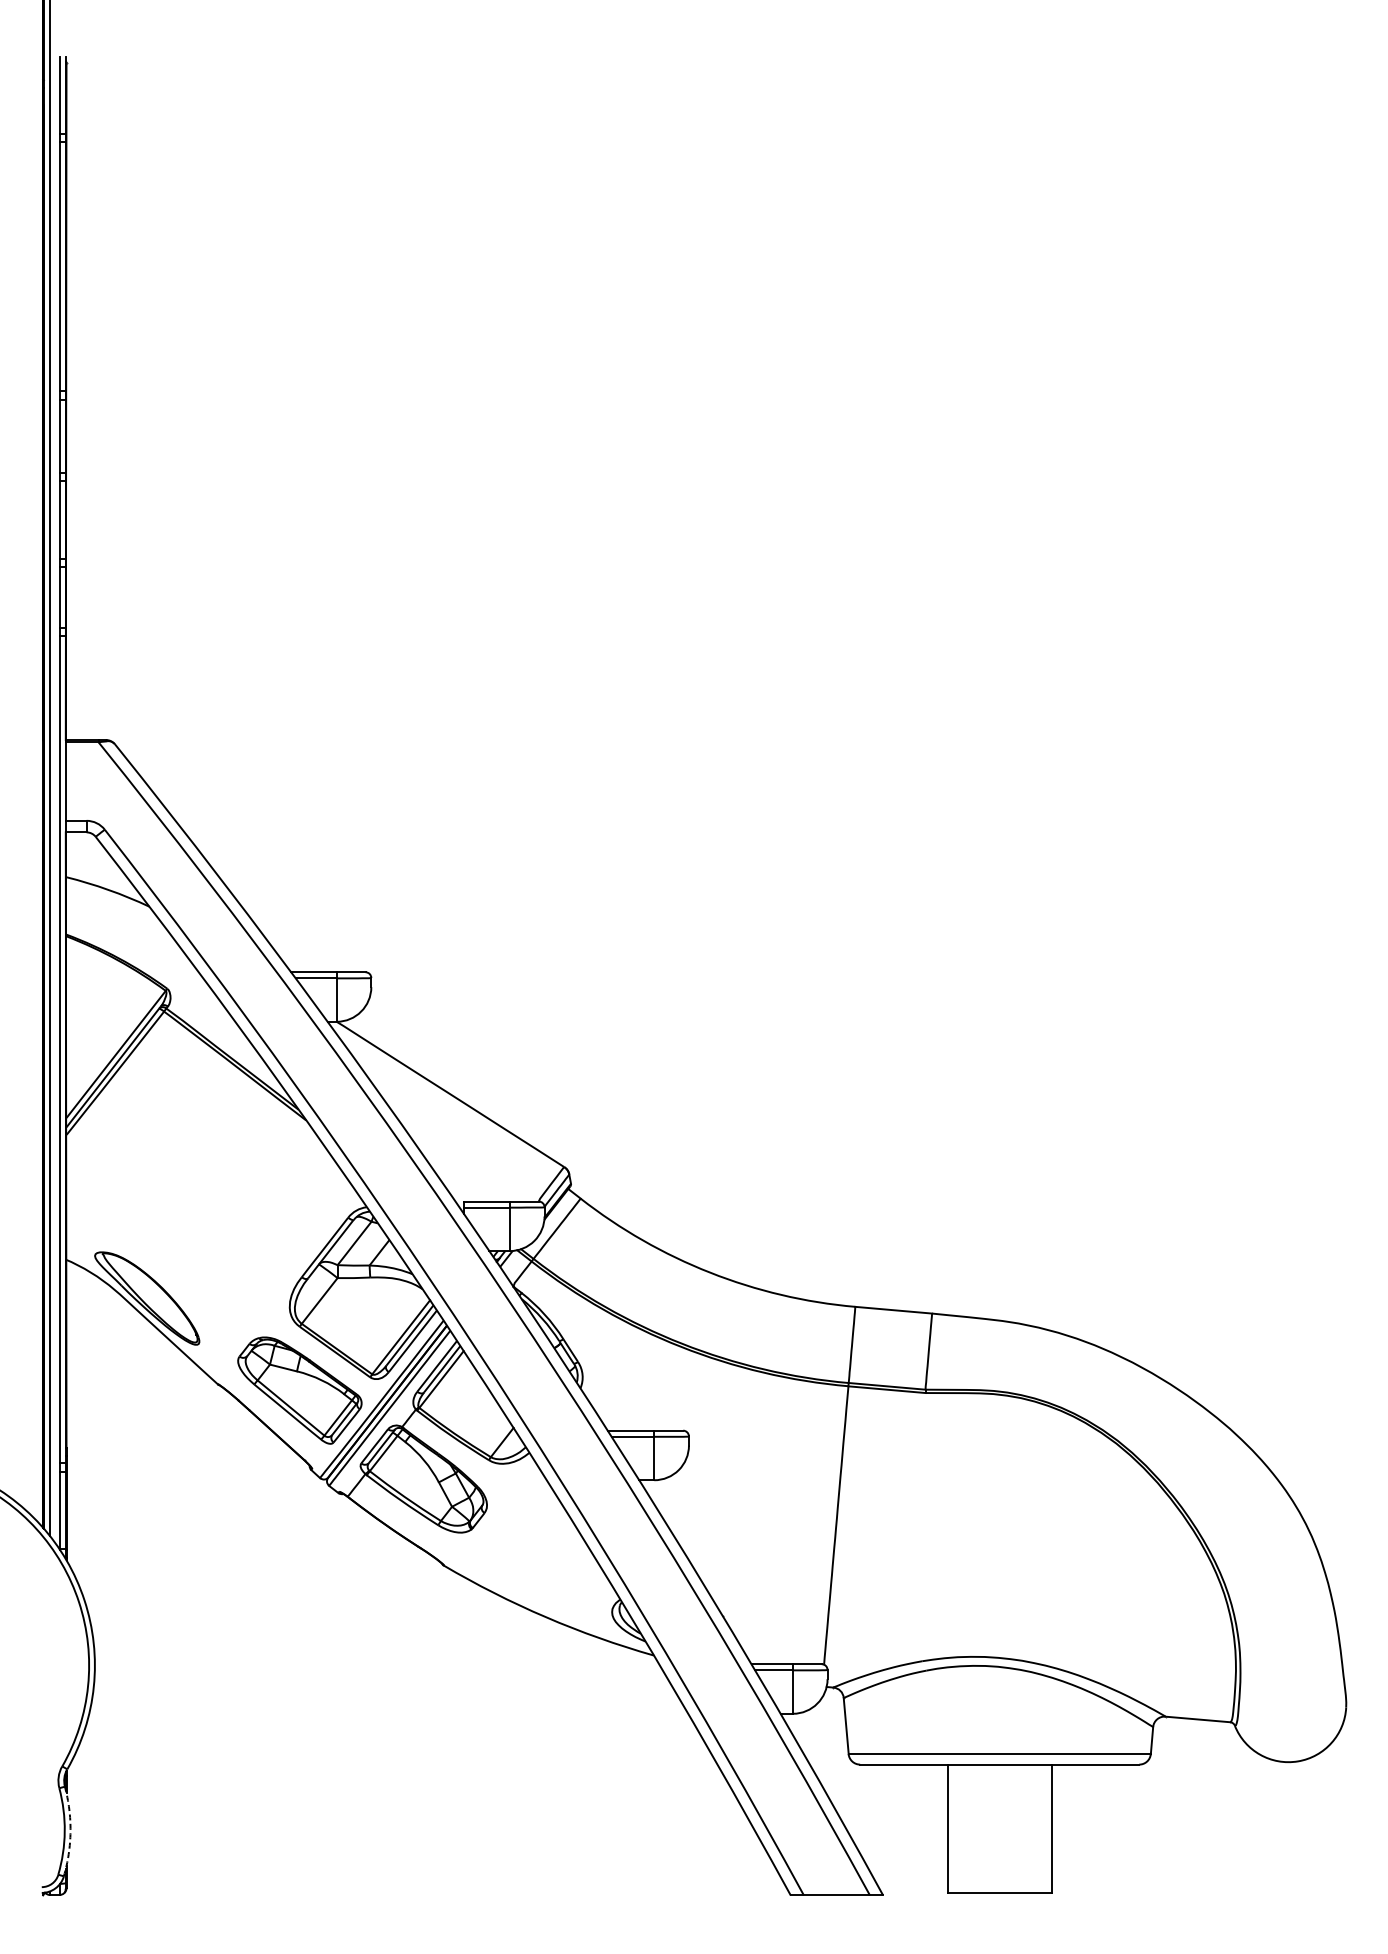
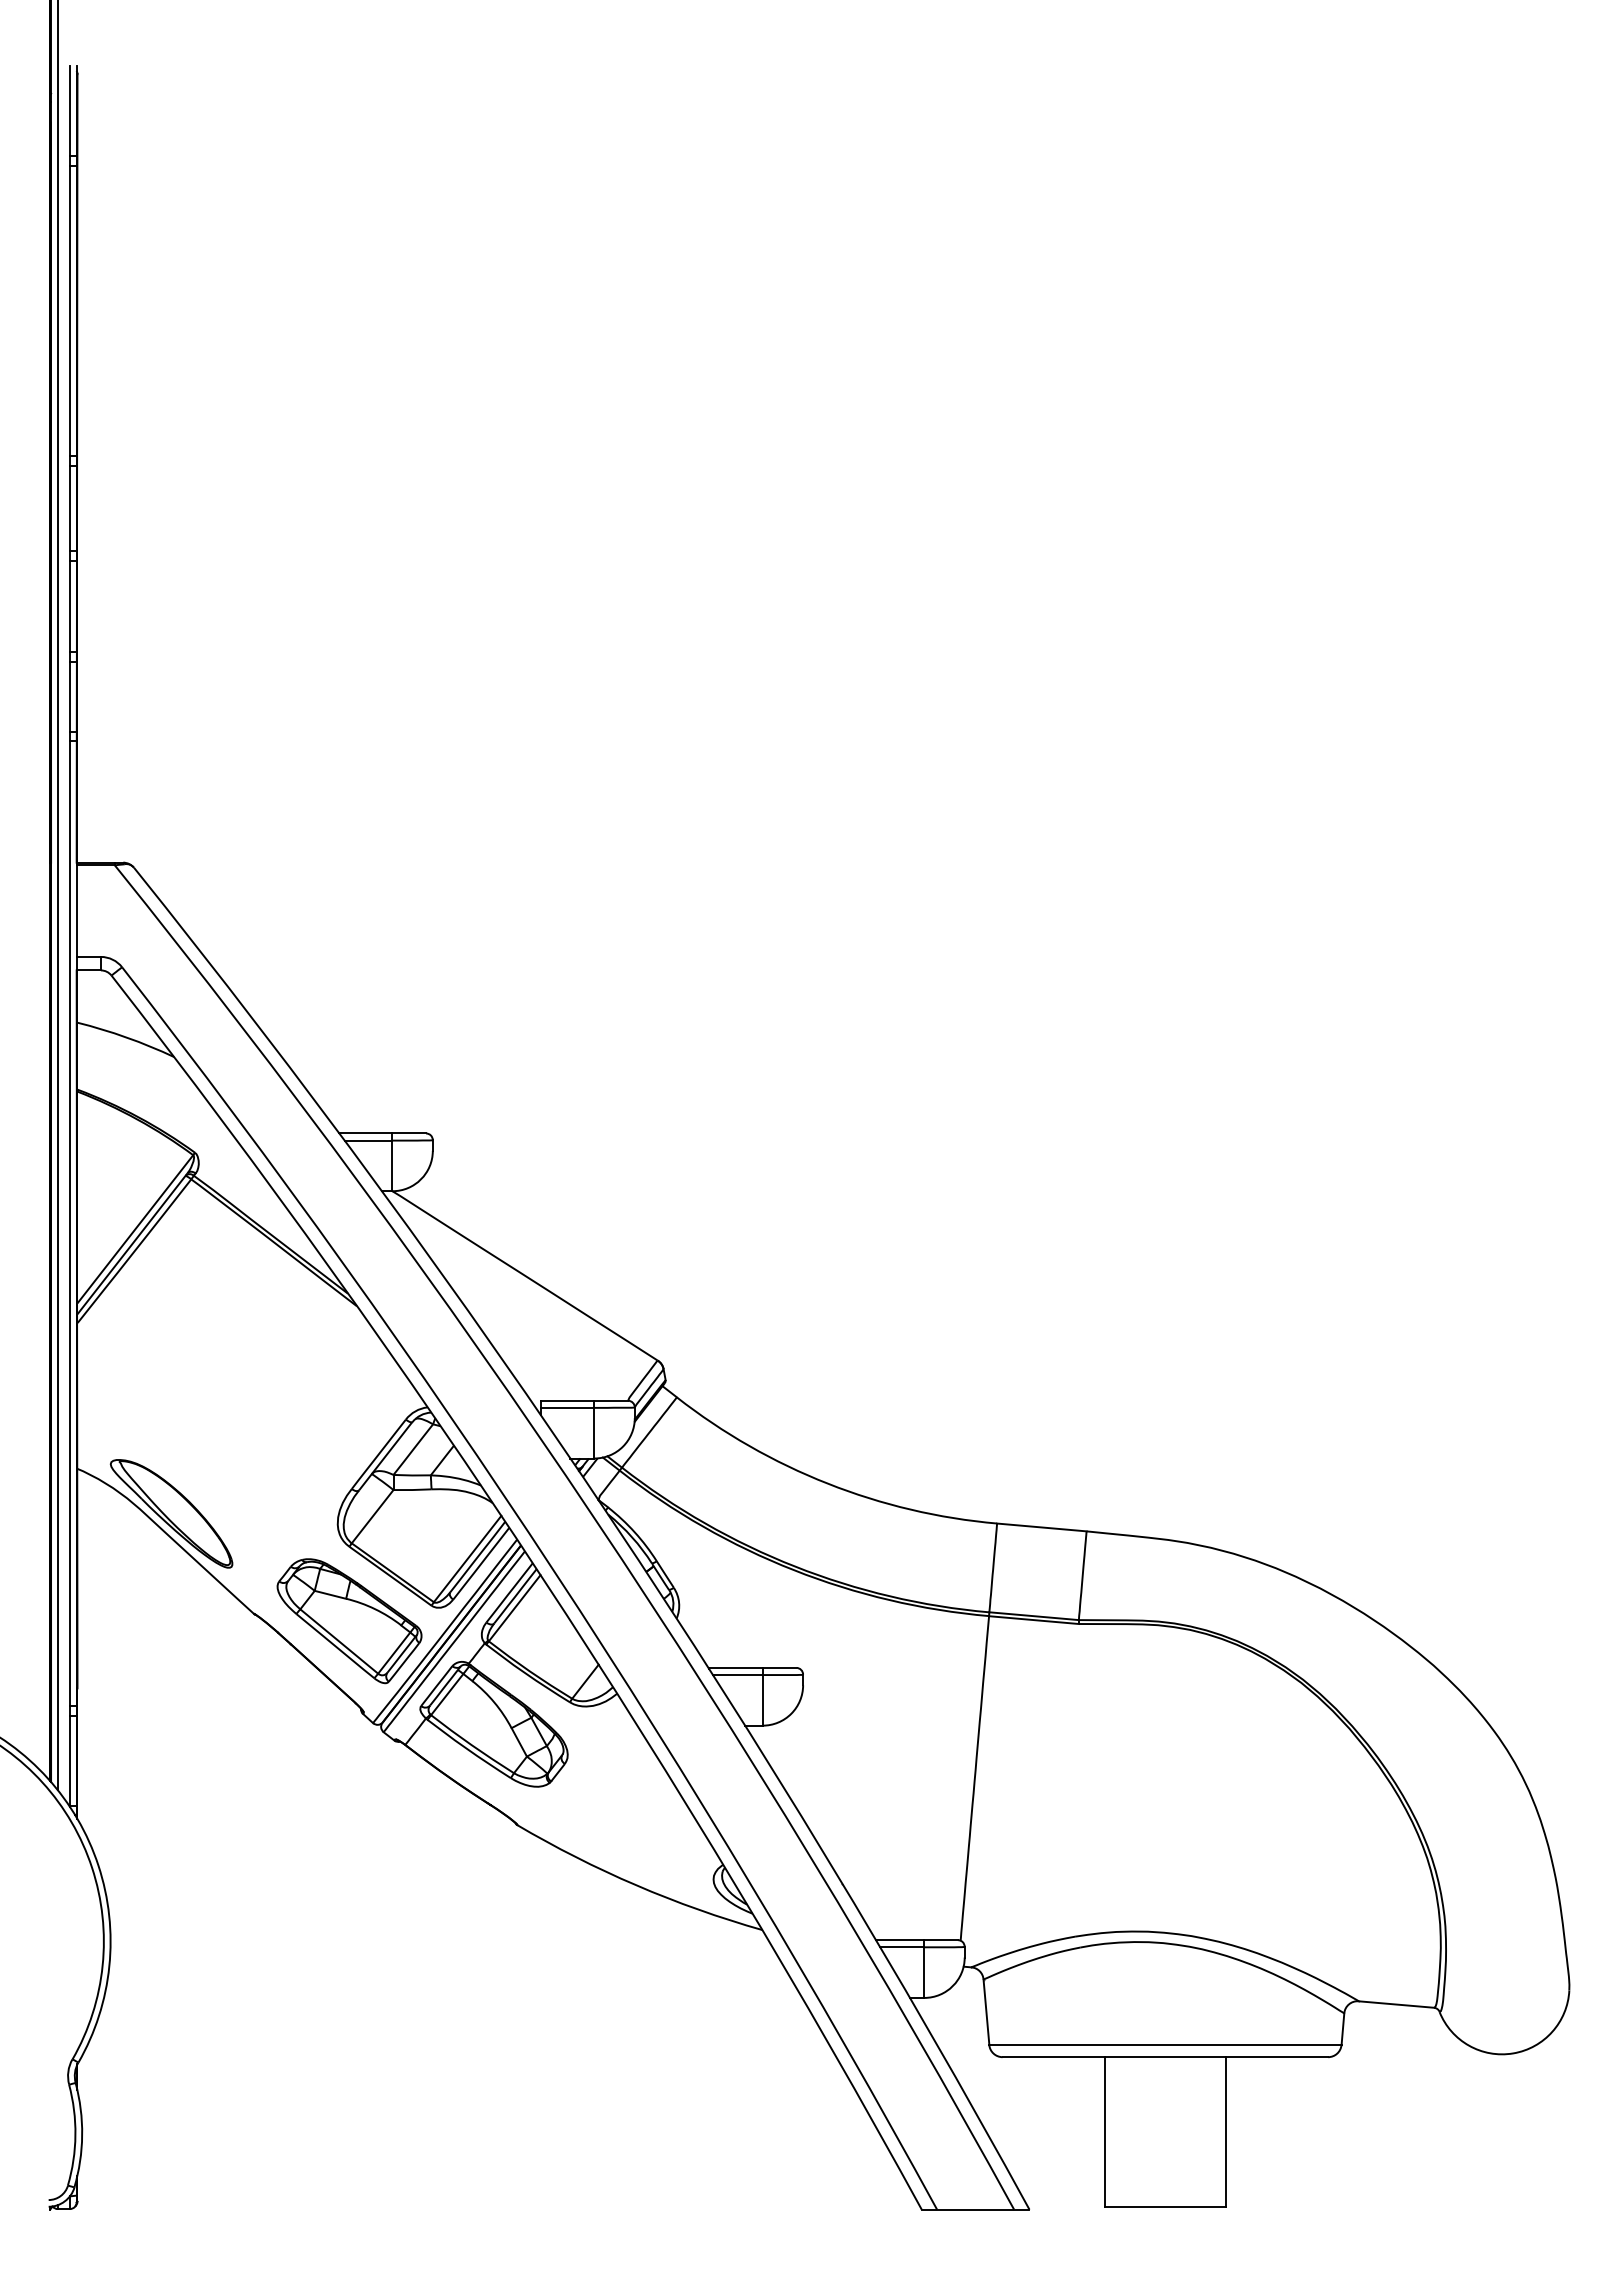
arc: (70, 1831) -> (82, 2135), dashed -> solid

